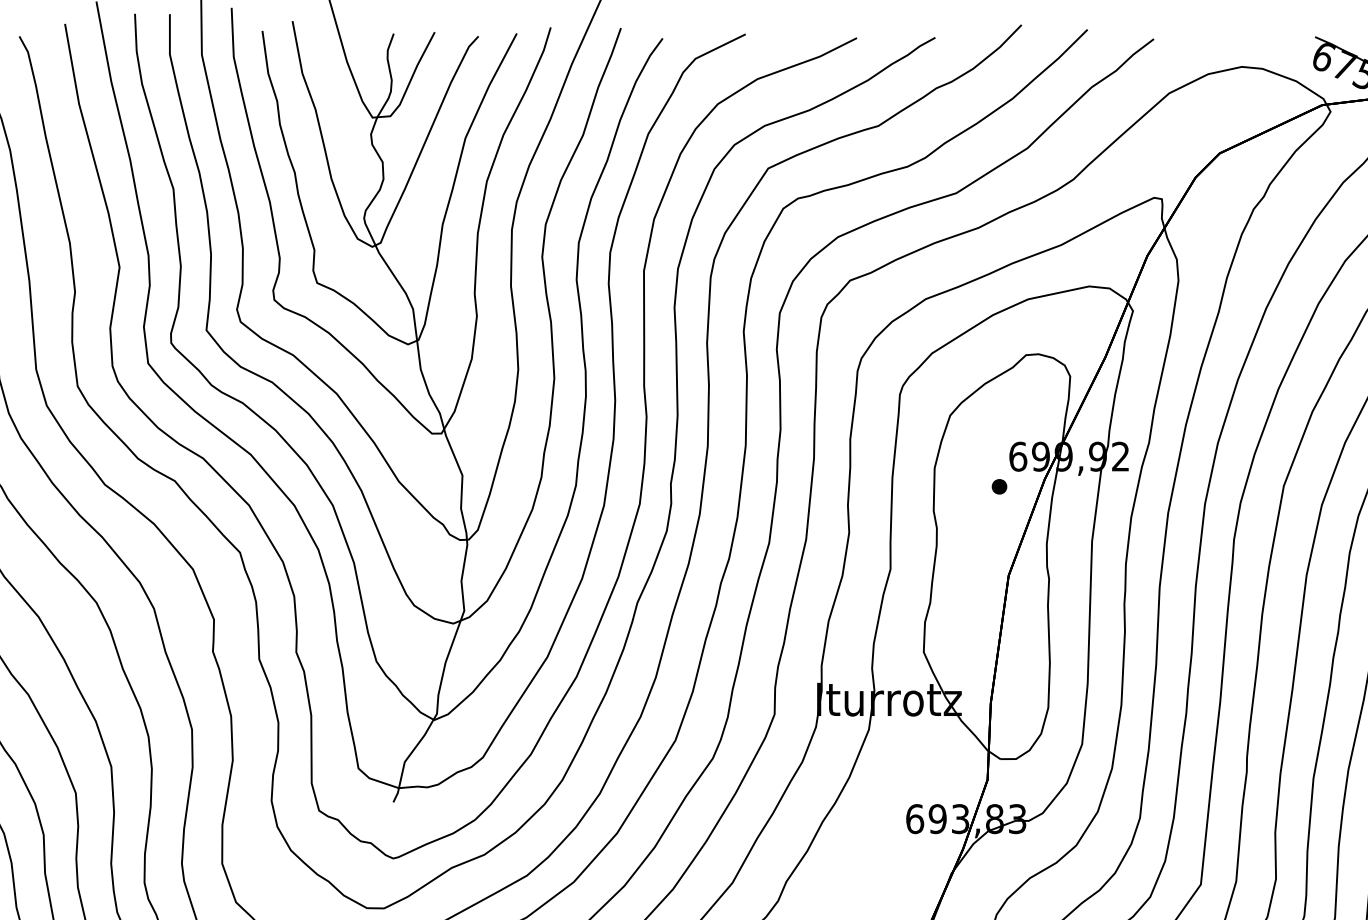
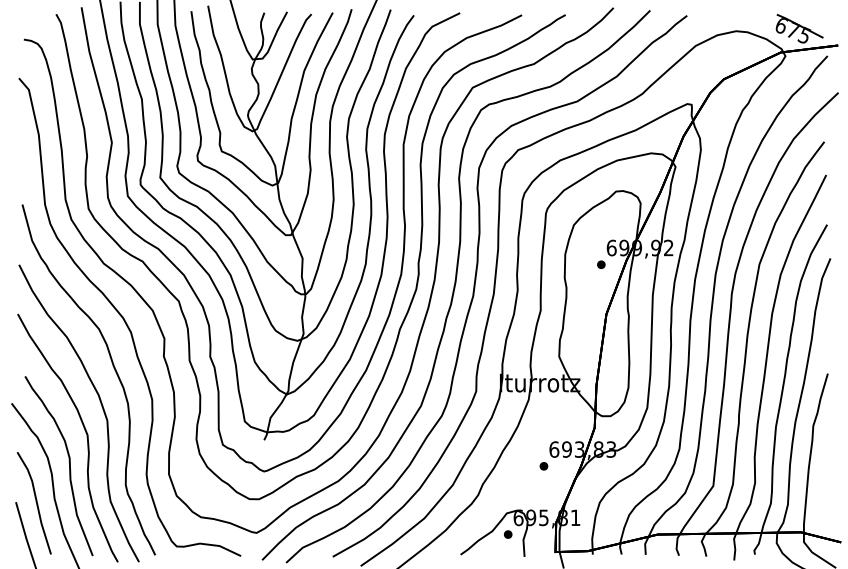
part: (895, 849) -> (543, 466), added

